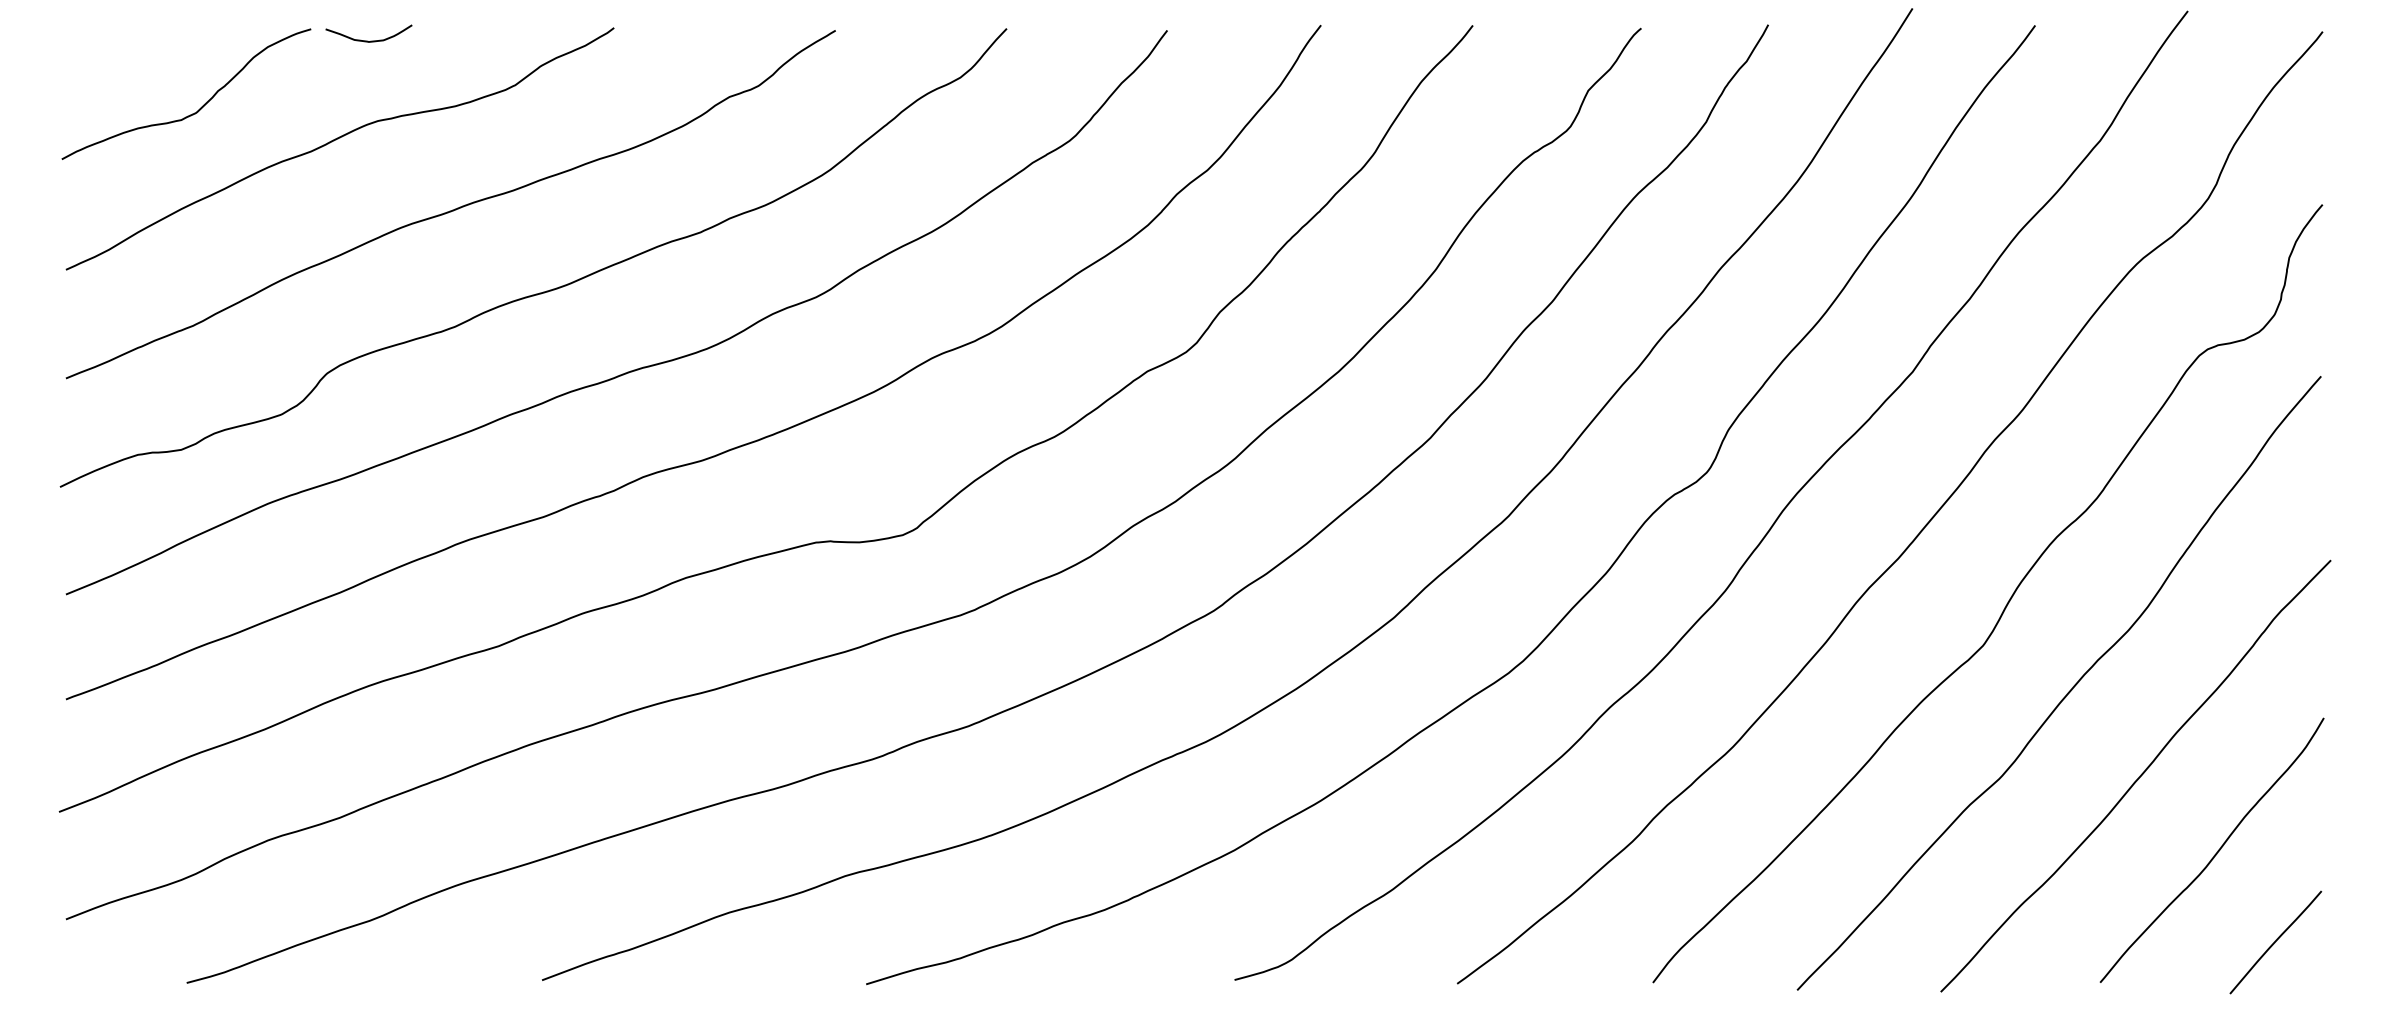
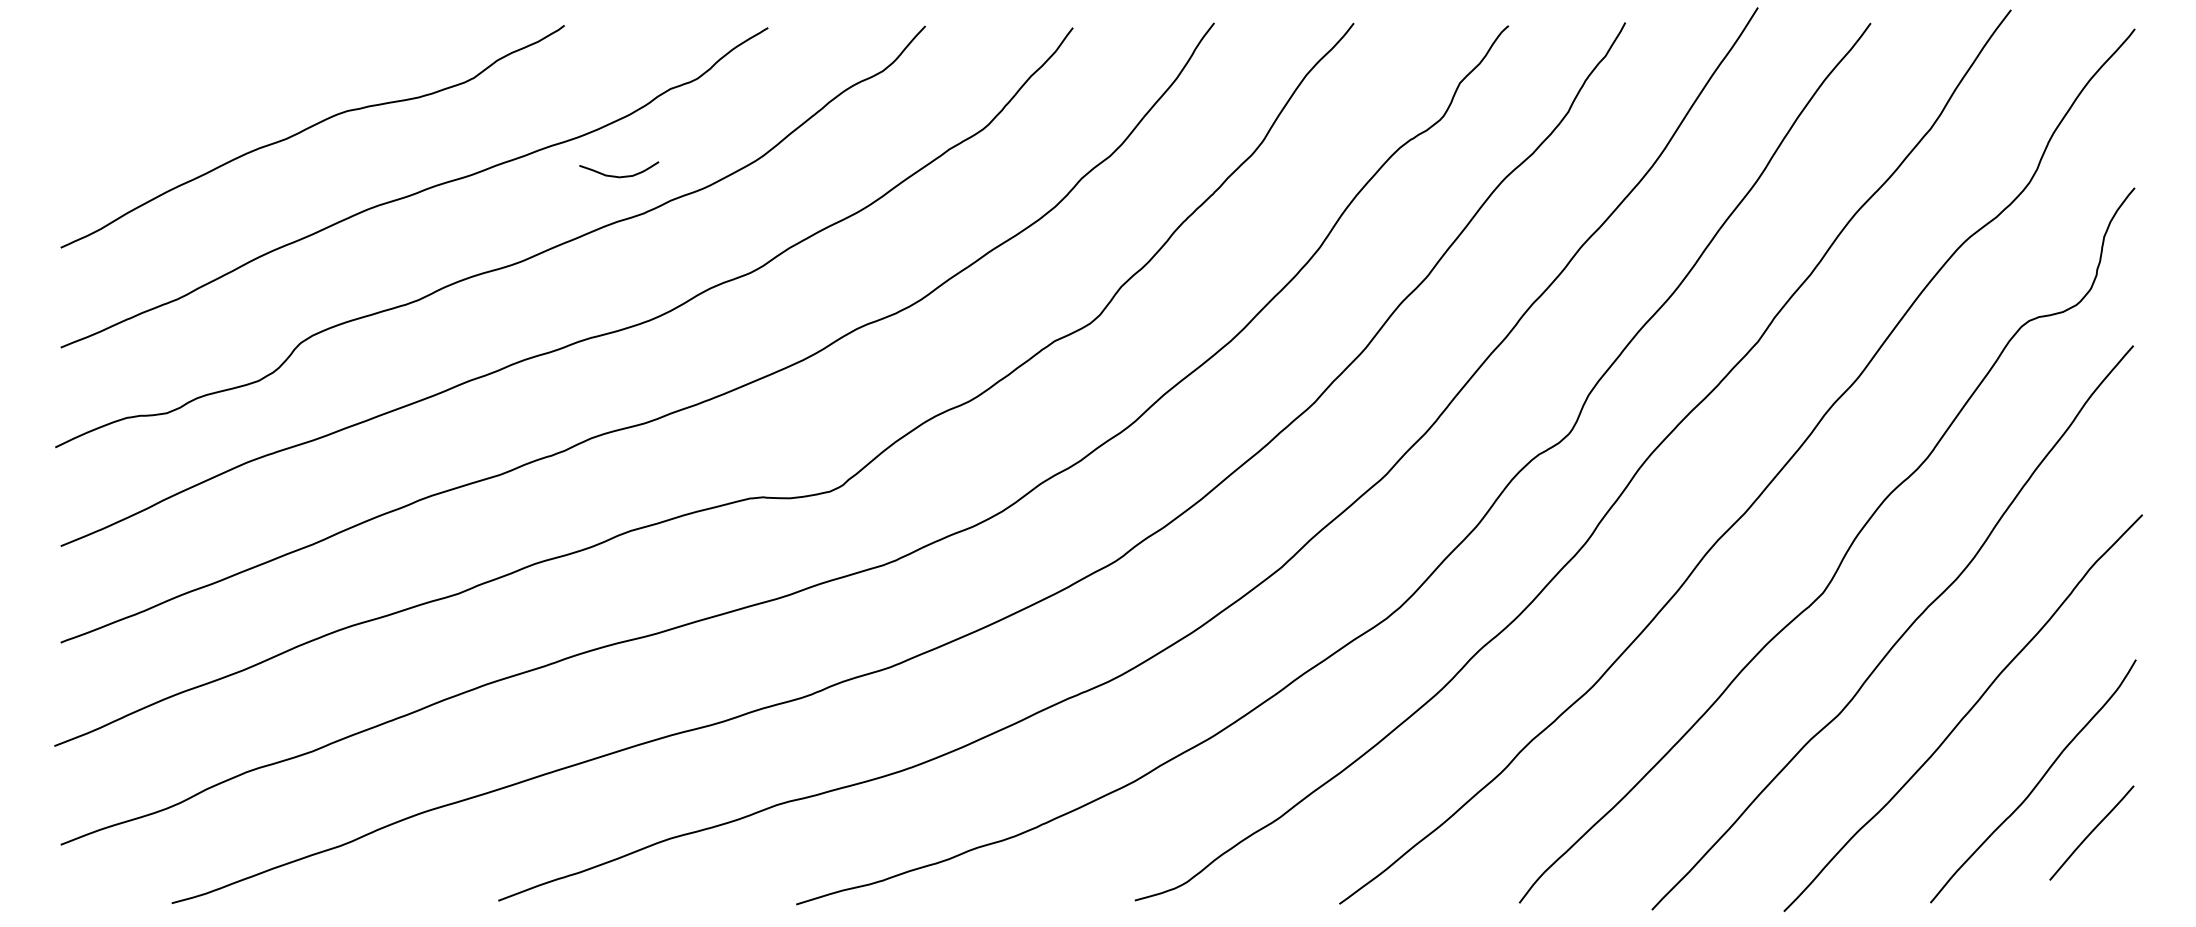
curve: (369, 41) -> (619, 176), moved
curve: (200, 107) -> (184, 98), removed
curve: (2275, 941) -> (2091, 832), moved

